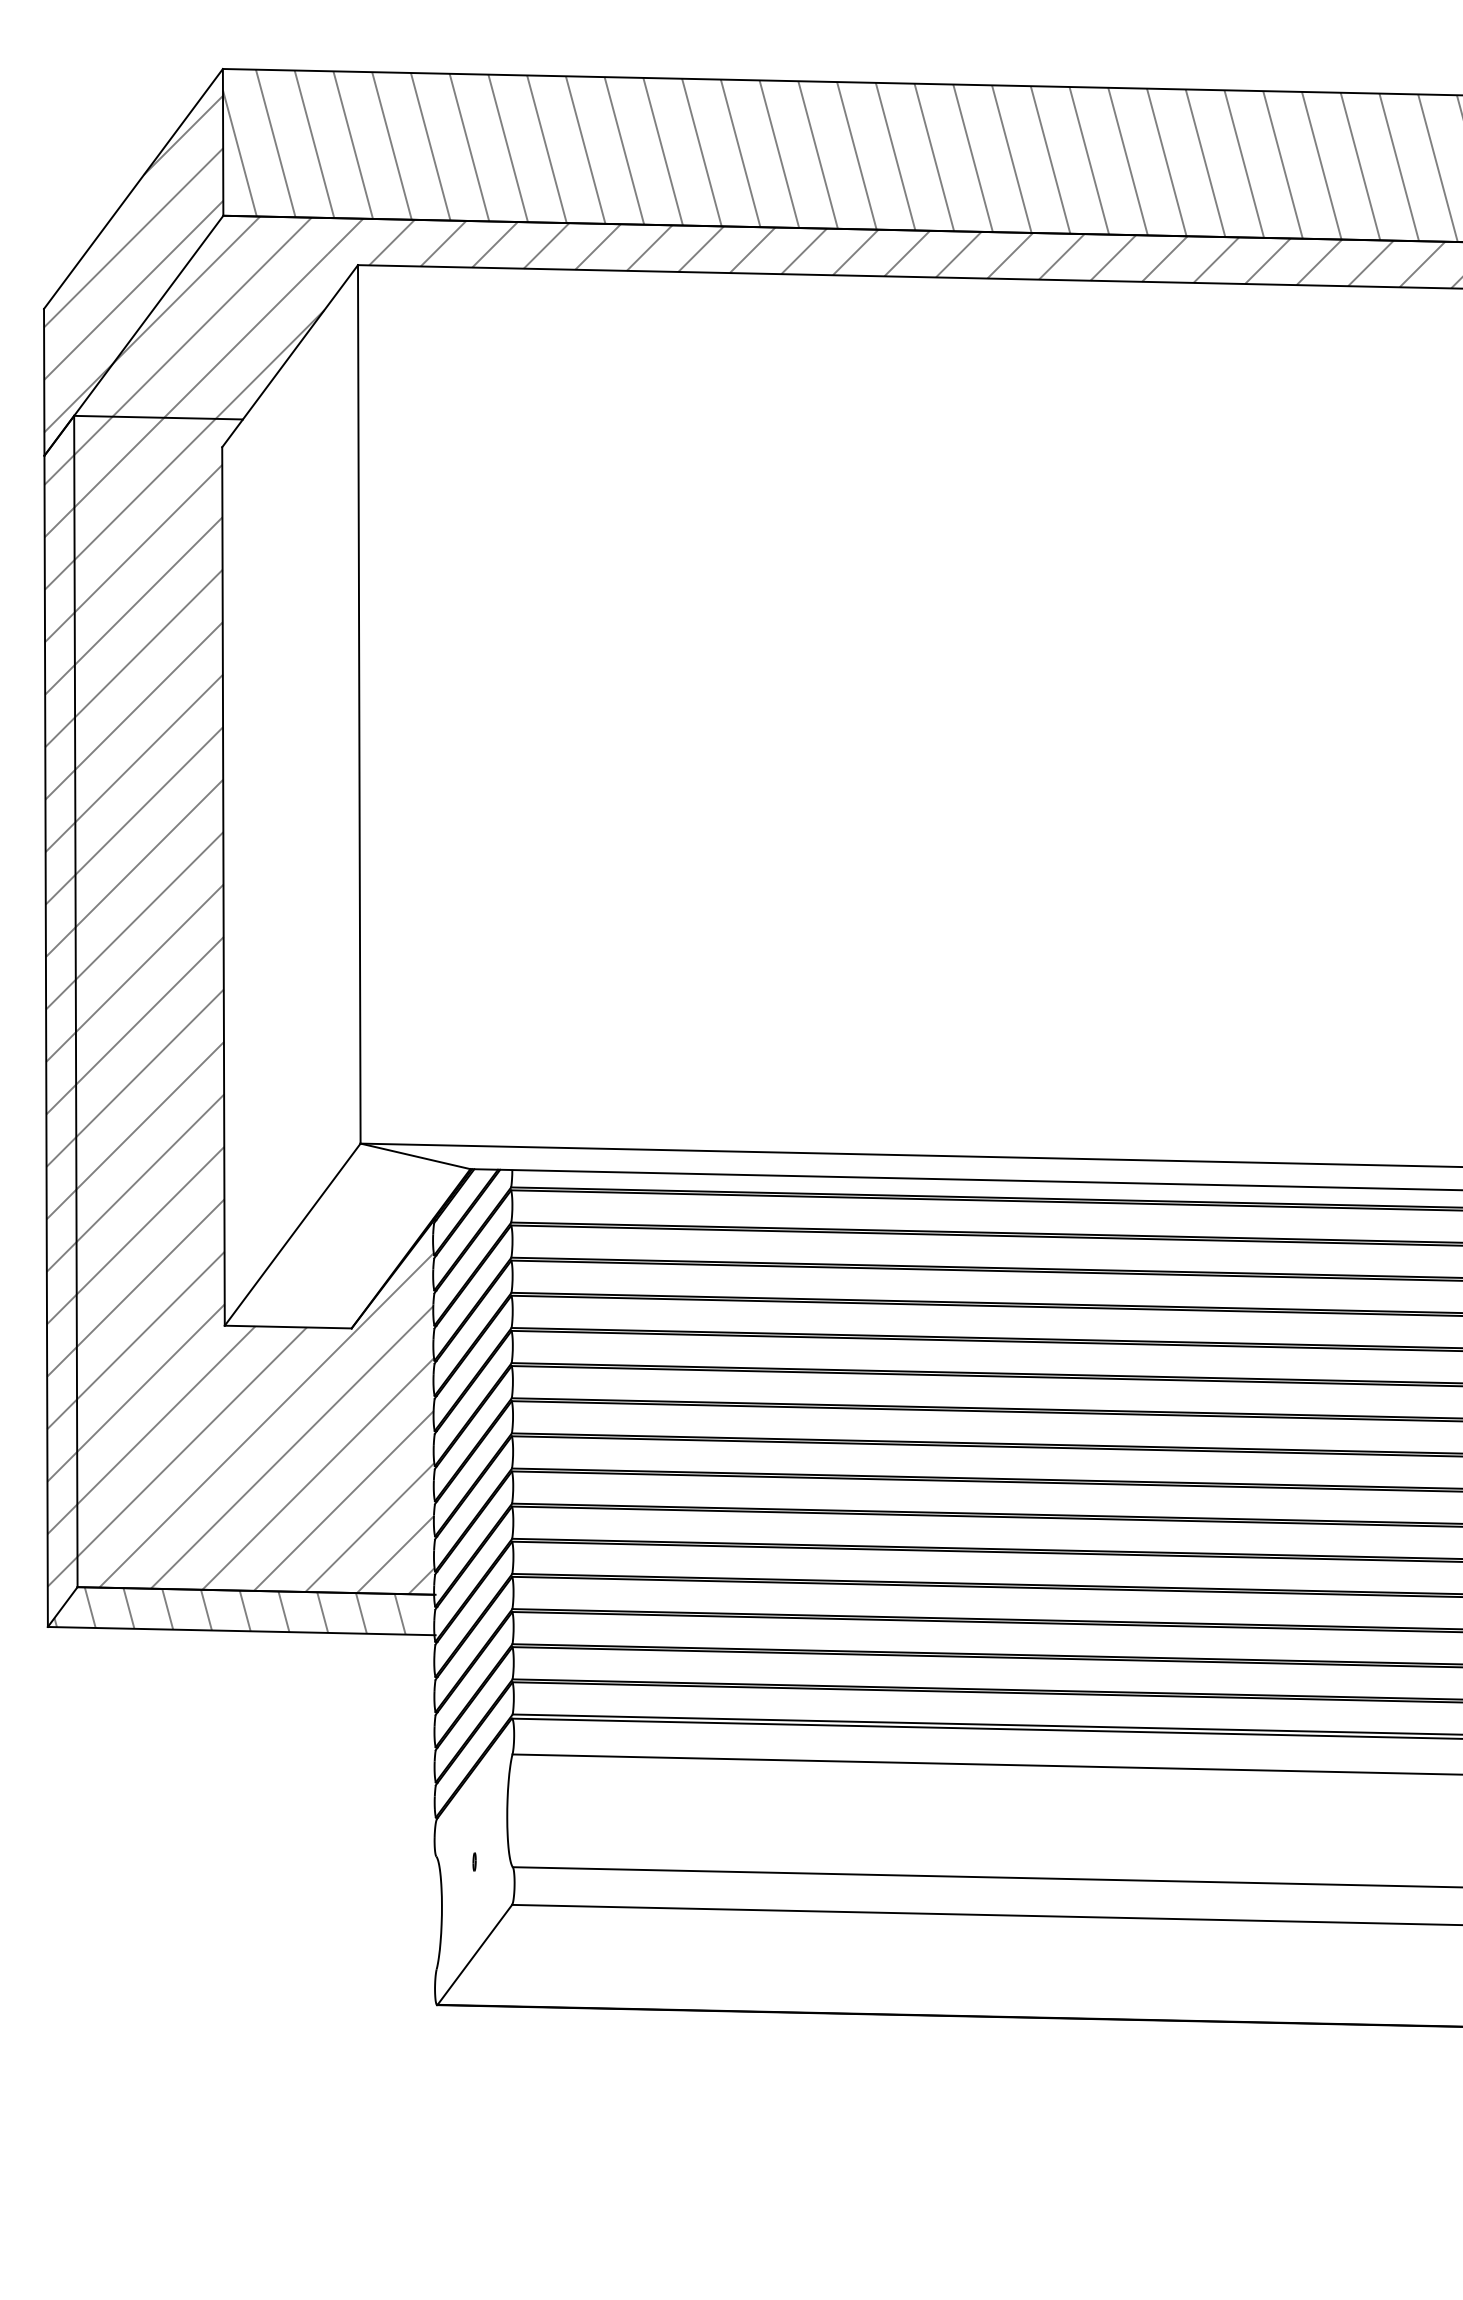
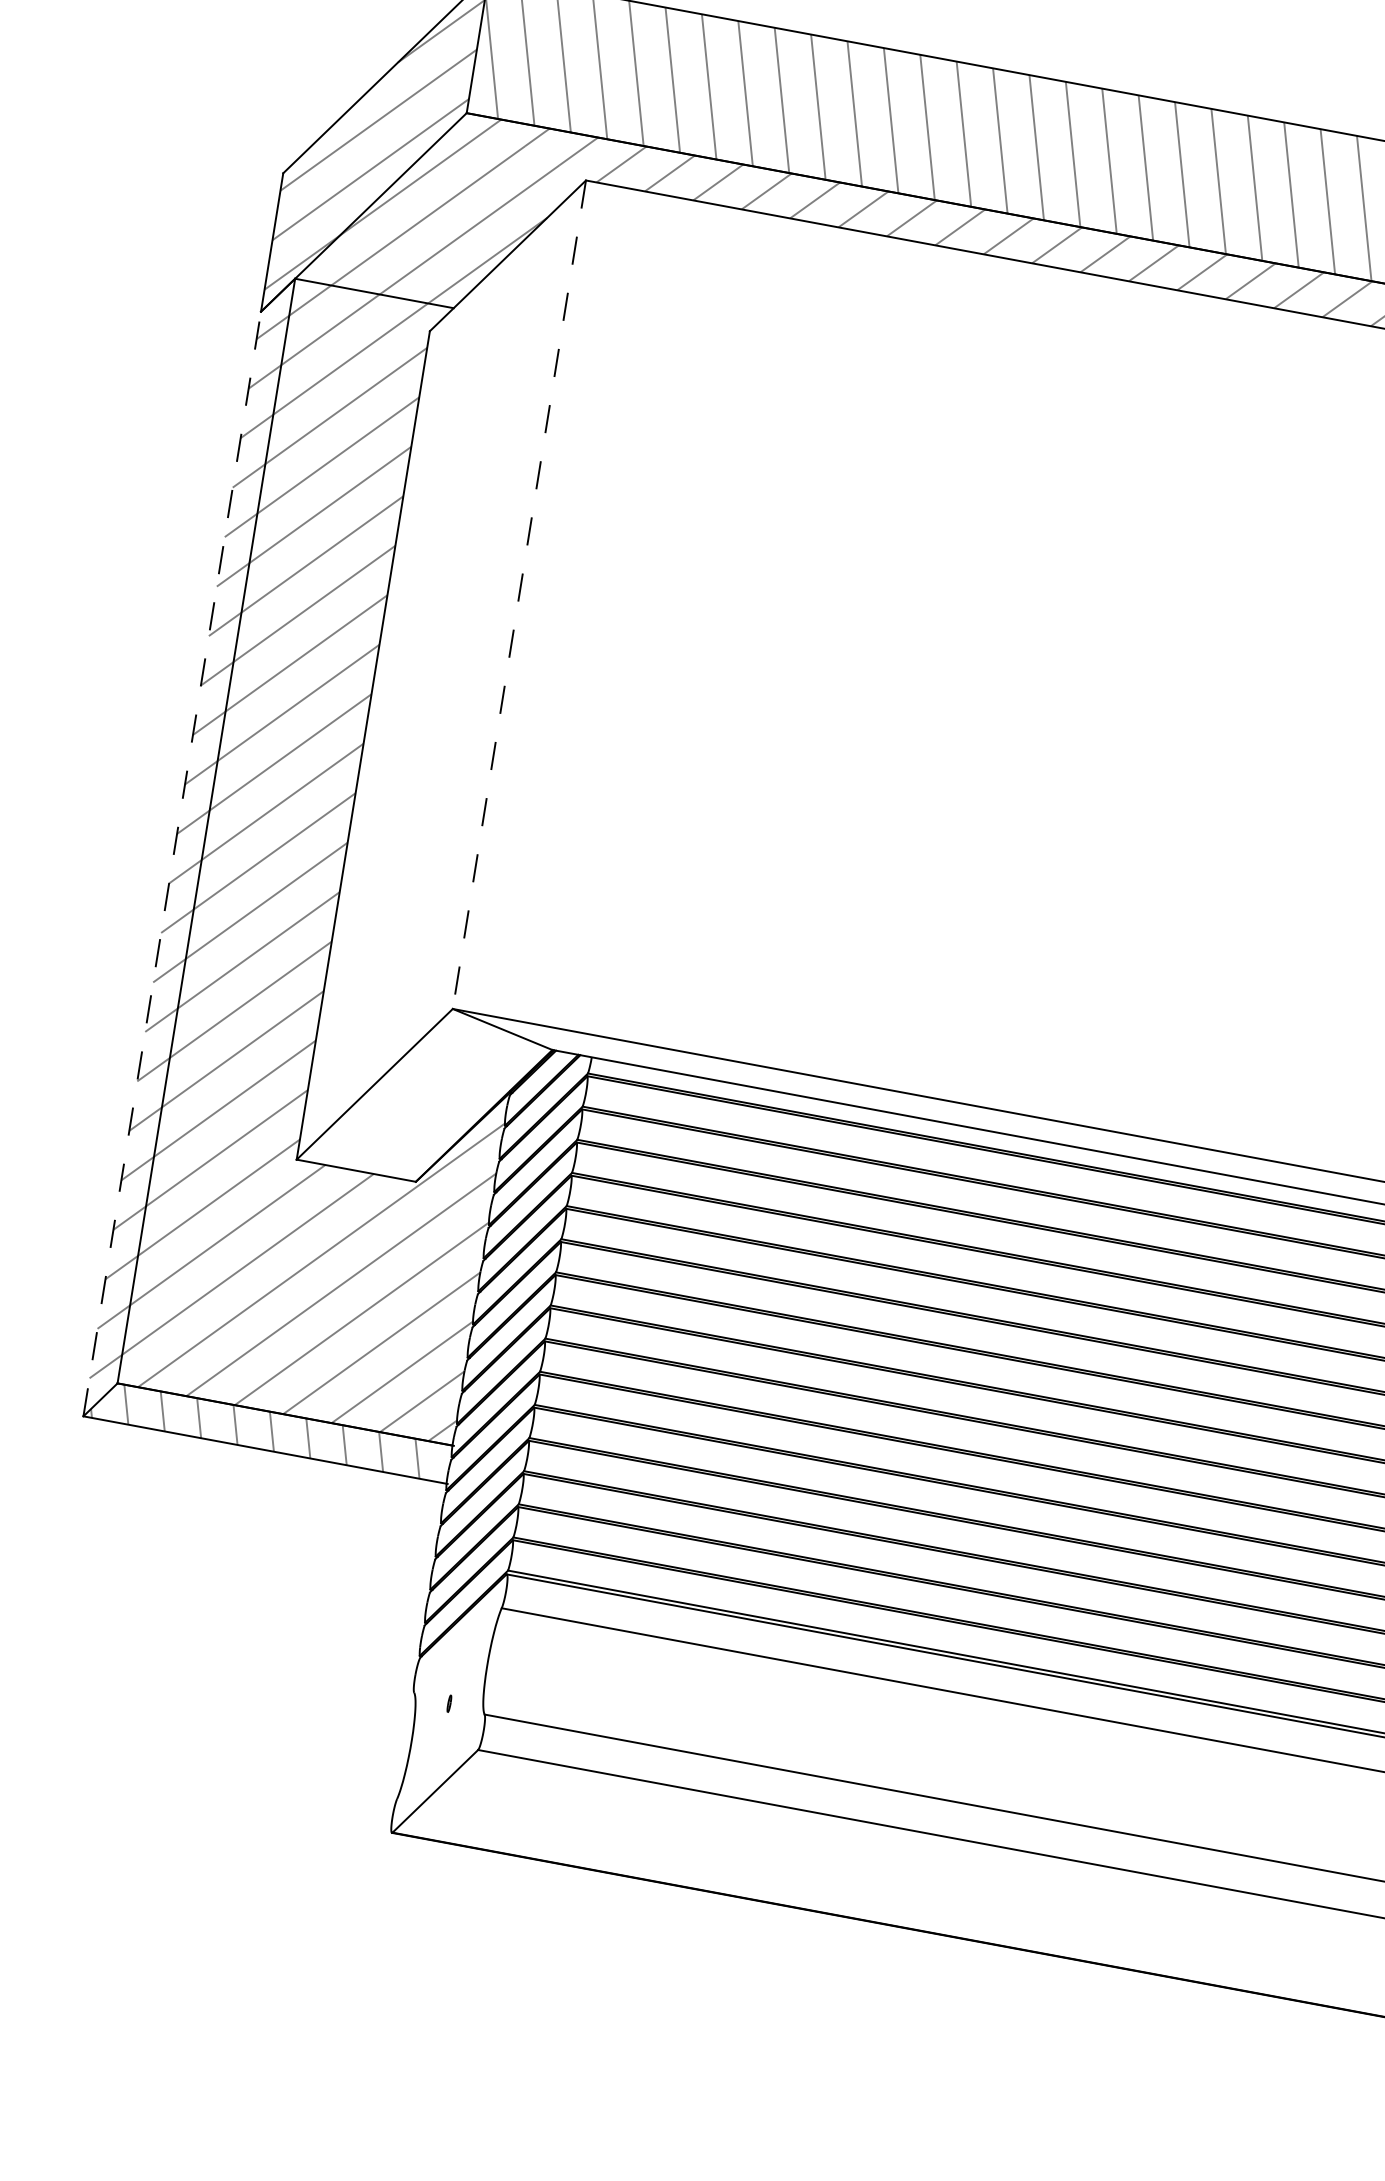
line: (359, 704) -> (519, 594), solid -> dashed
line: (46, 1041) -> (172, 864), solid -> dashed

